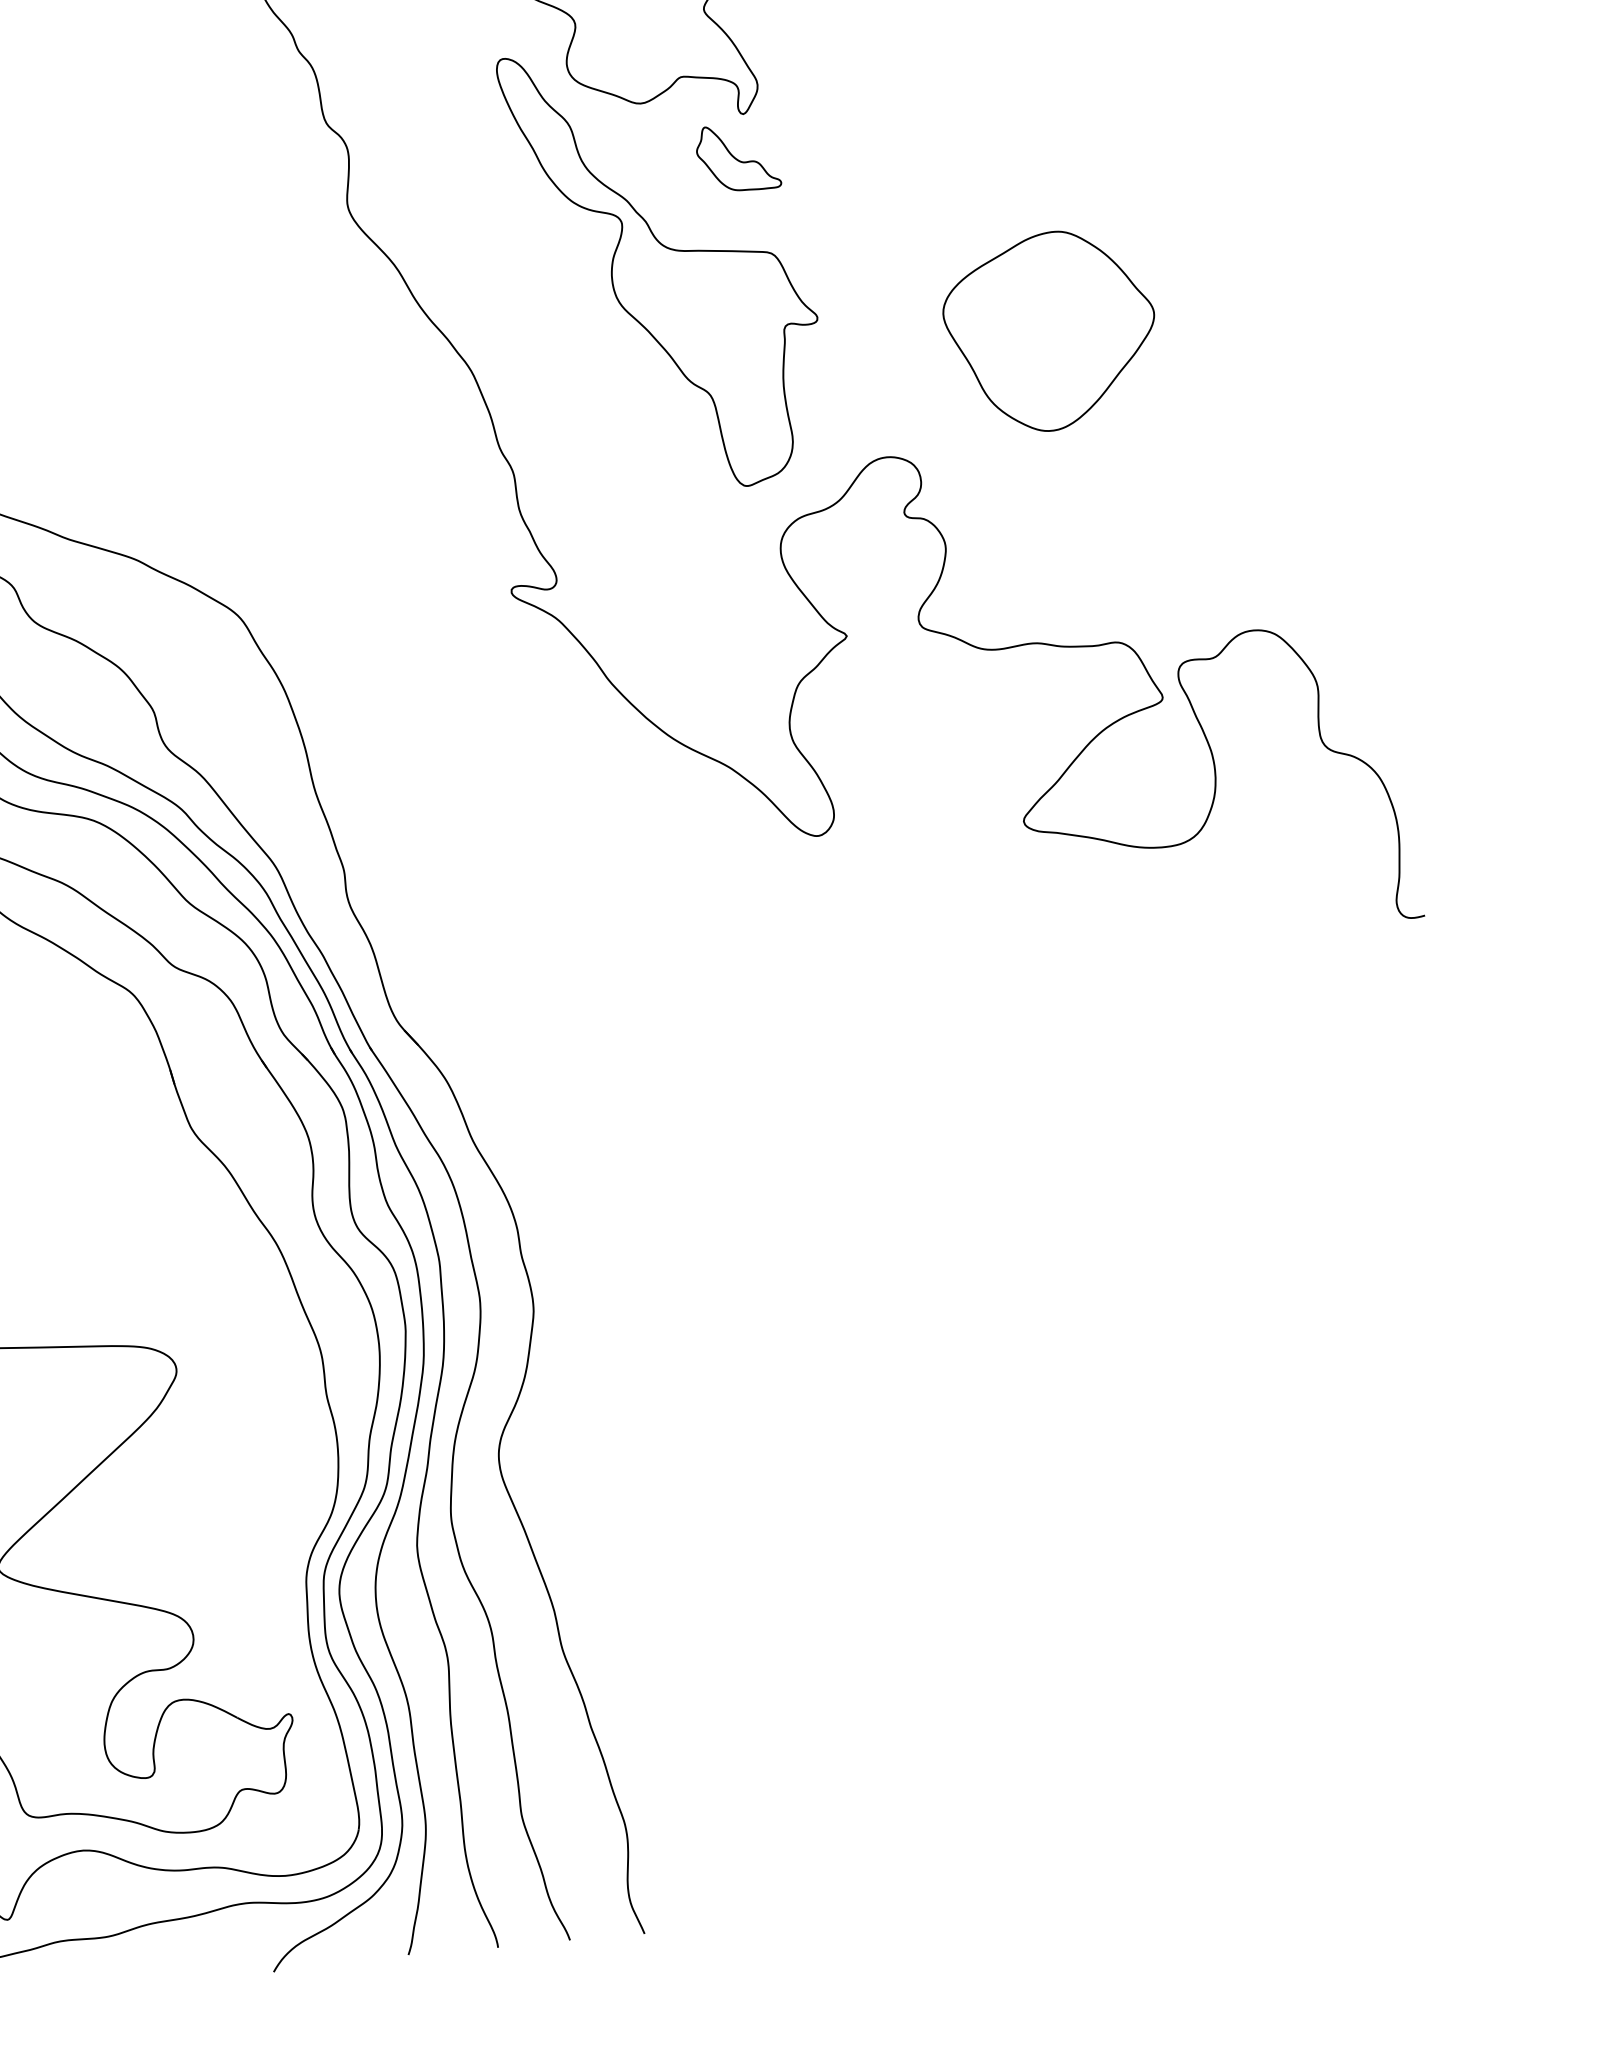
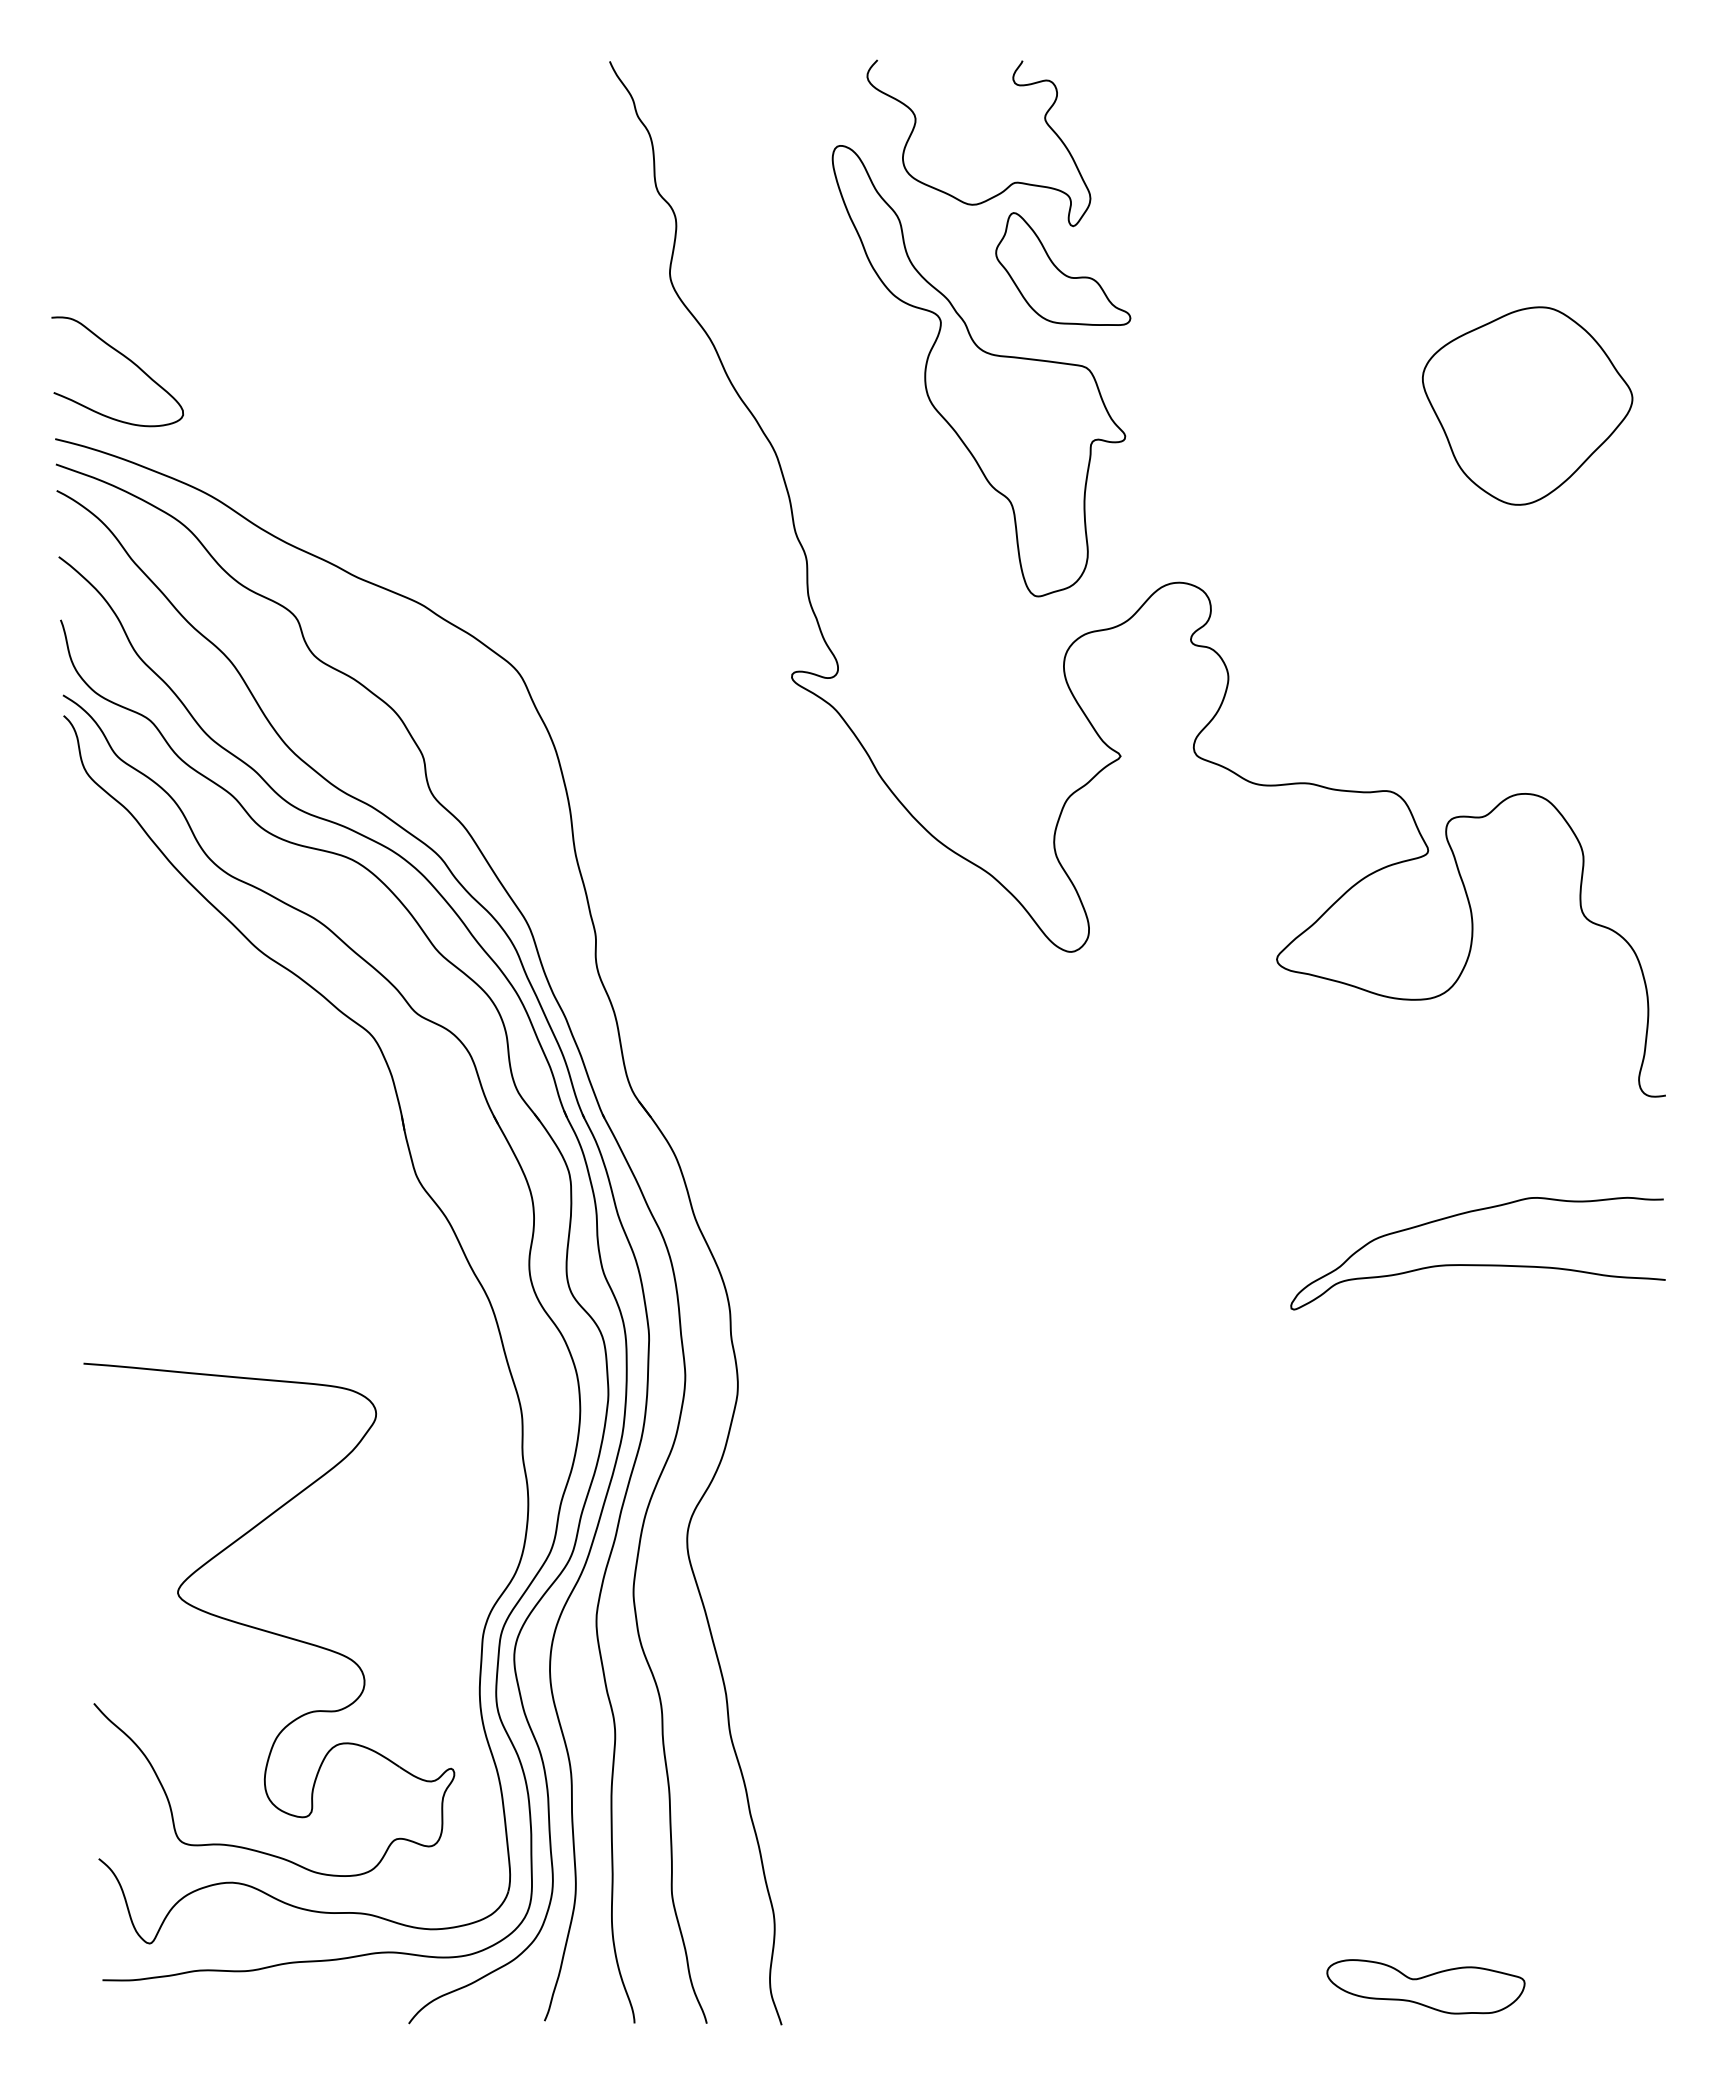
part: (738, 157) -> (1063, 268), size x1.67
part: (1050, 331) -> (1527, 405), moved
curve: (1255, 1103) -> (1477, 1264), added
part: (1280, 1827) -> (1425, 1986), added

